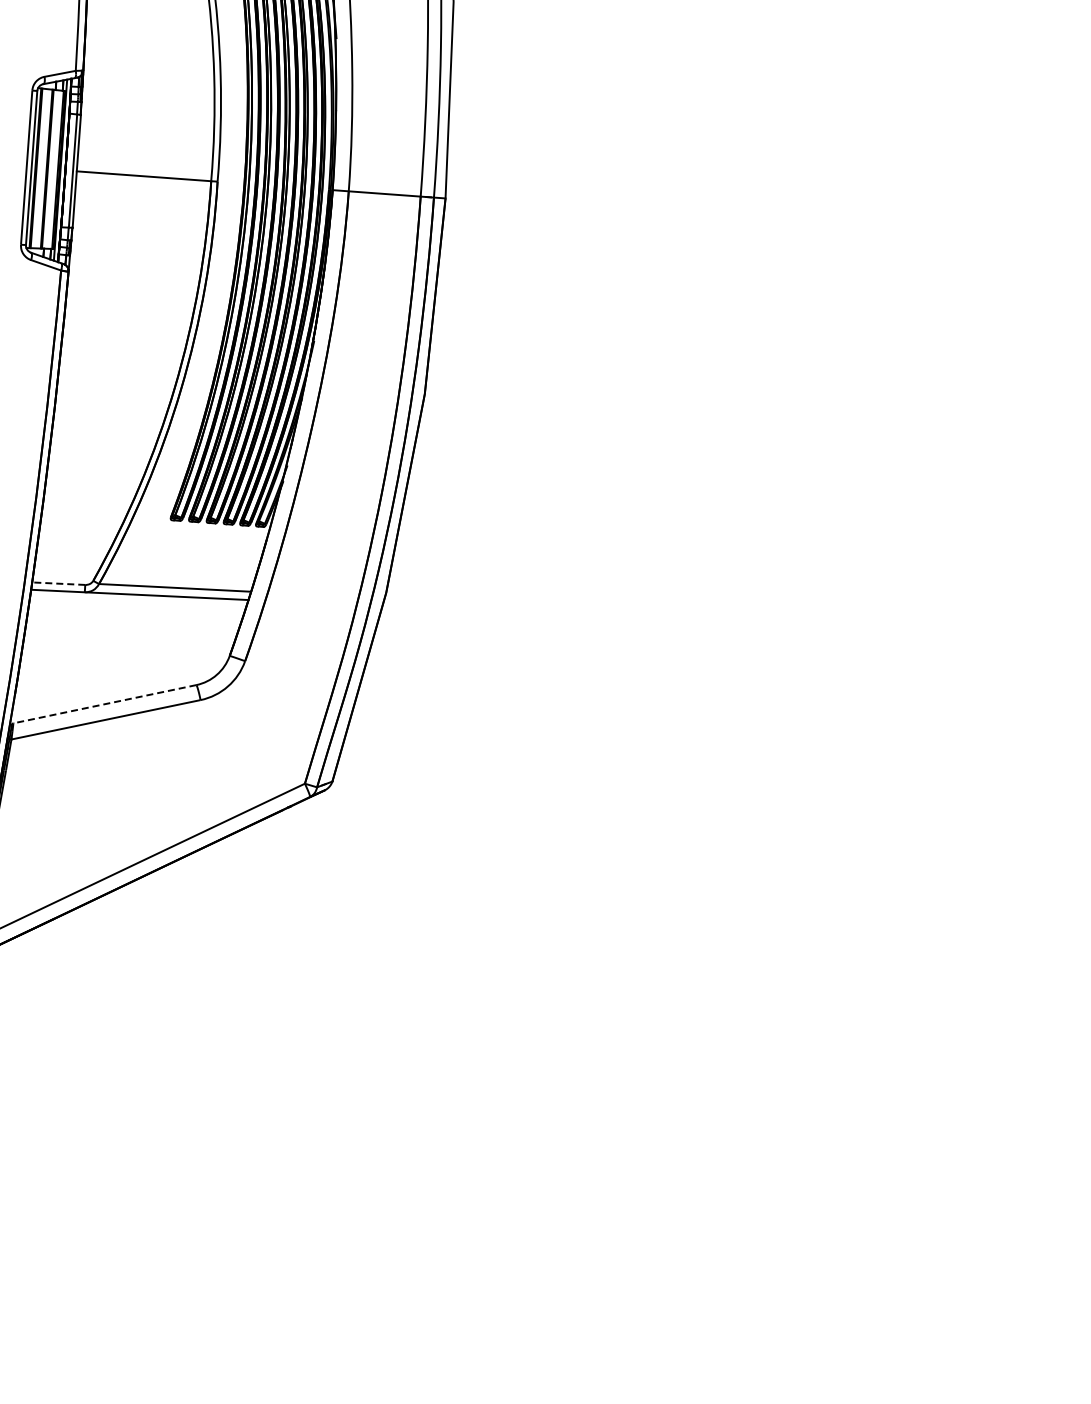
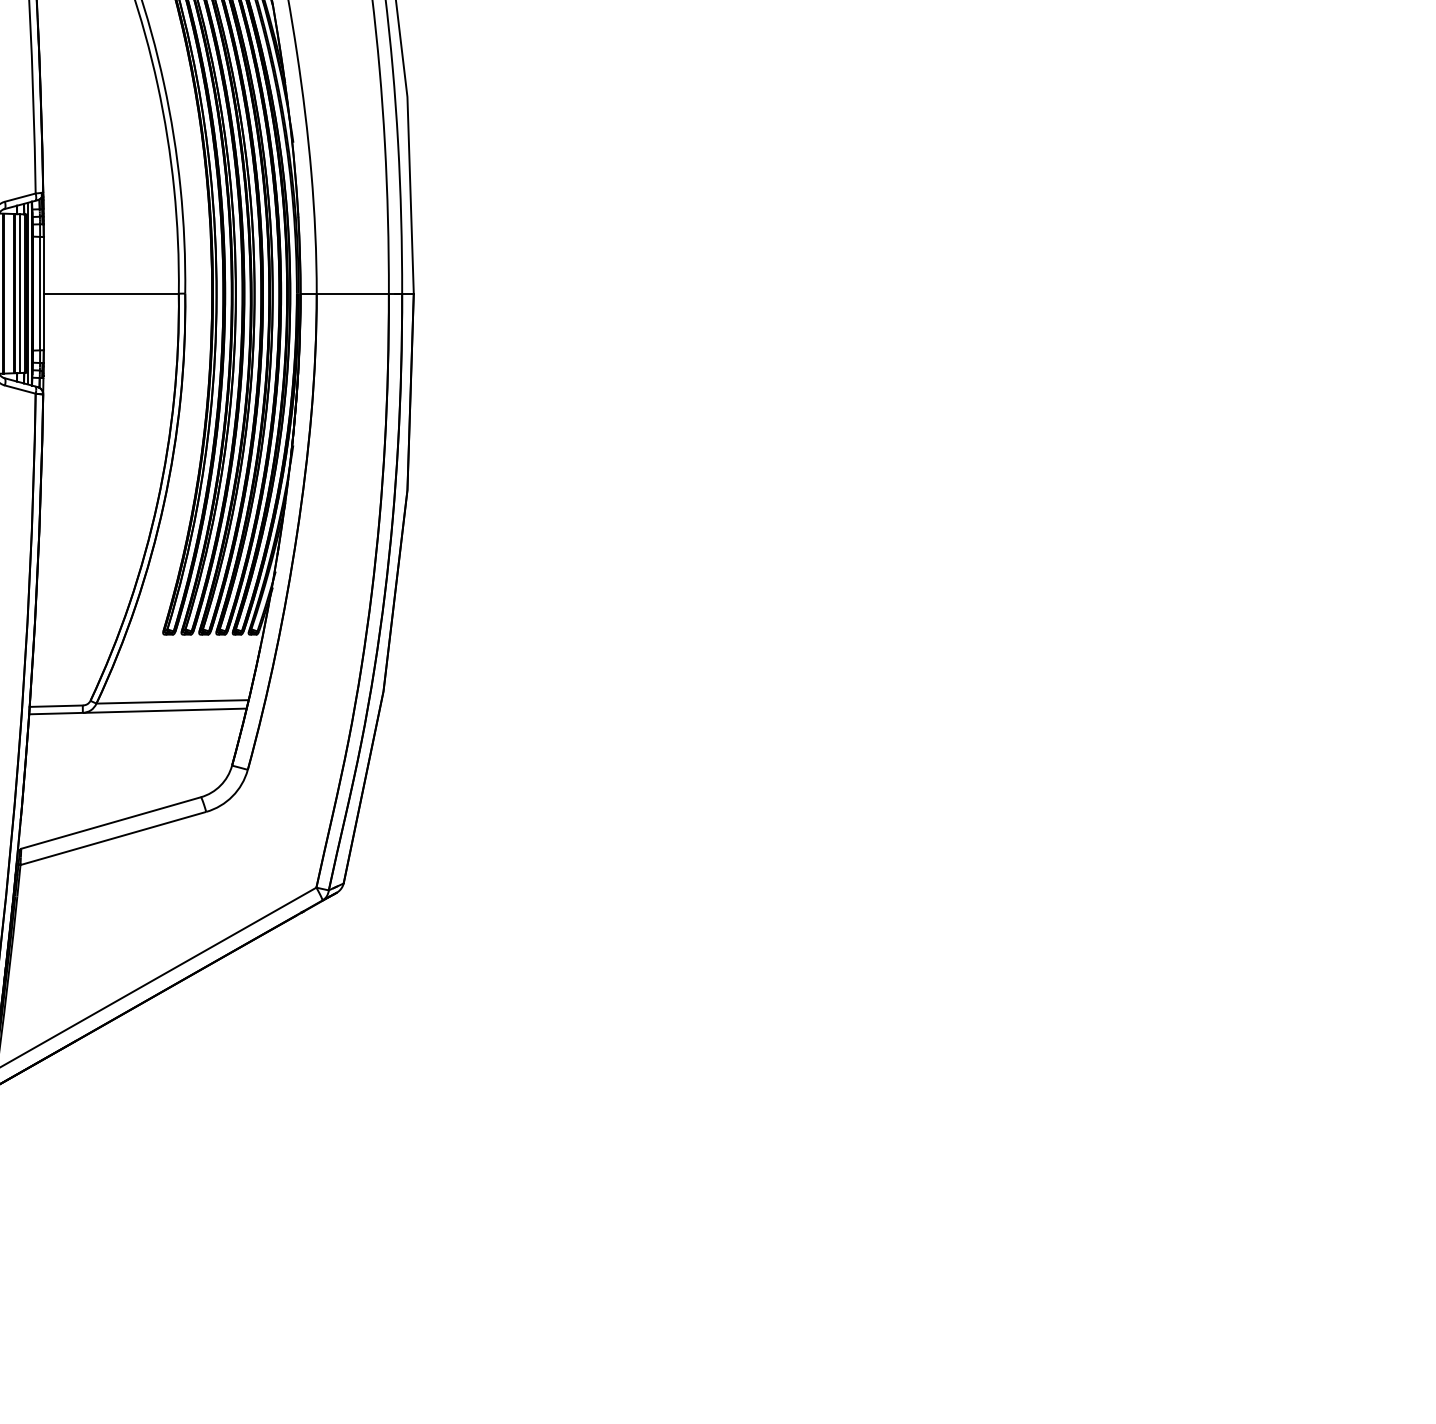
line: (53, 169) -> (20, 293), added
line: (58, 584) -> (56, 706), dashed -> solid
line: (104, 704) -> (110, 823), dashed -> solid

